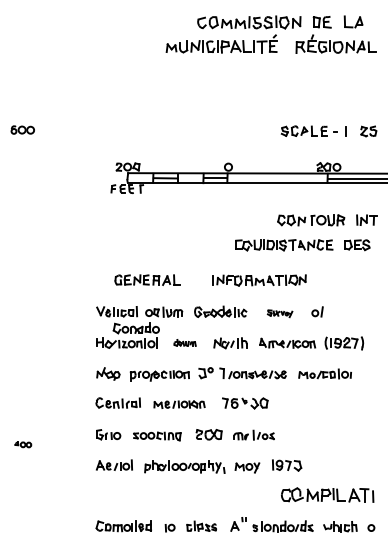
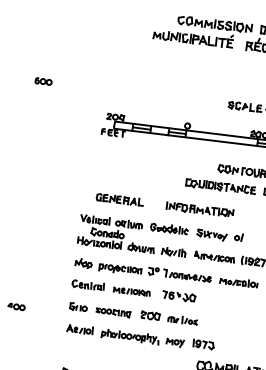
part: (279, 313) -> (211, 235), size x1.67
part: (184, 342) -> (140, 247), size x1.67
part: (23, 444) -> (16, 306), size x1.43

